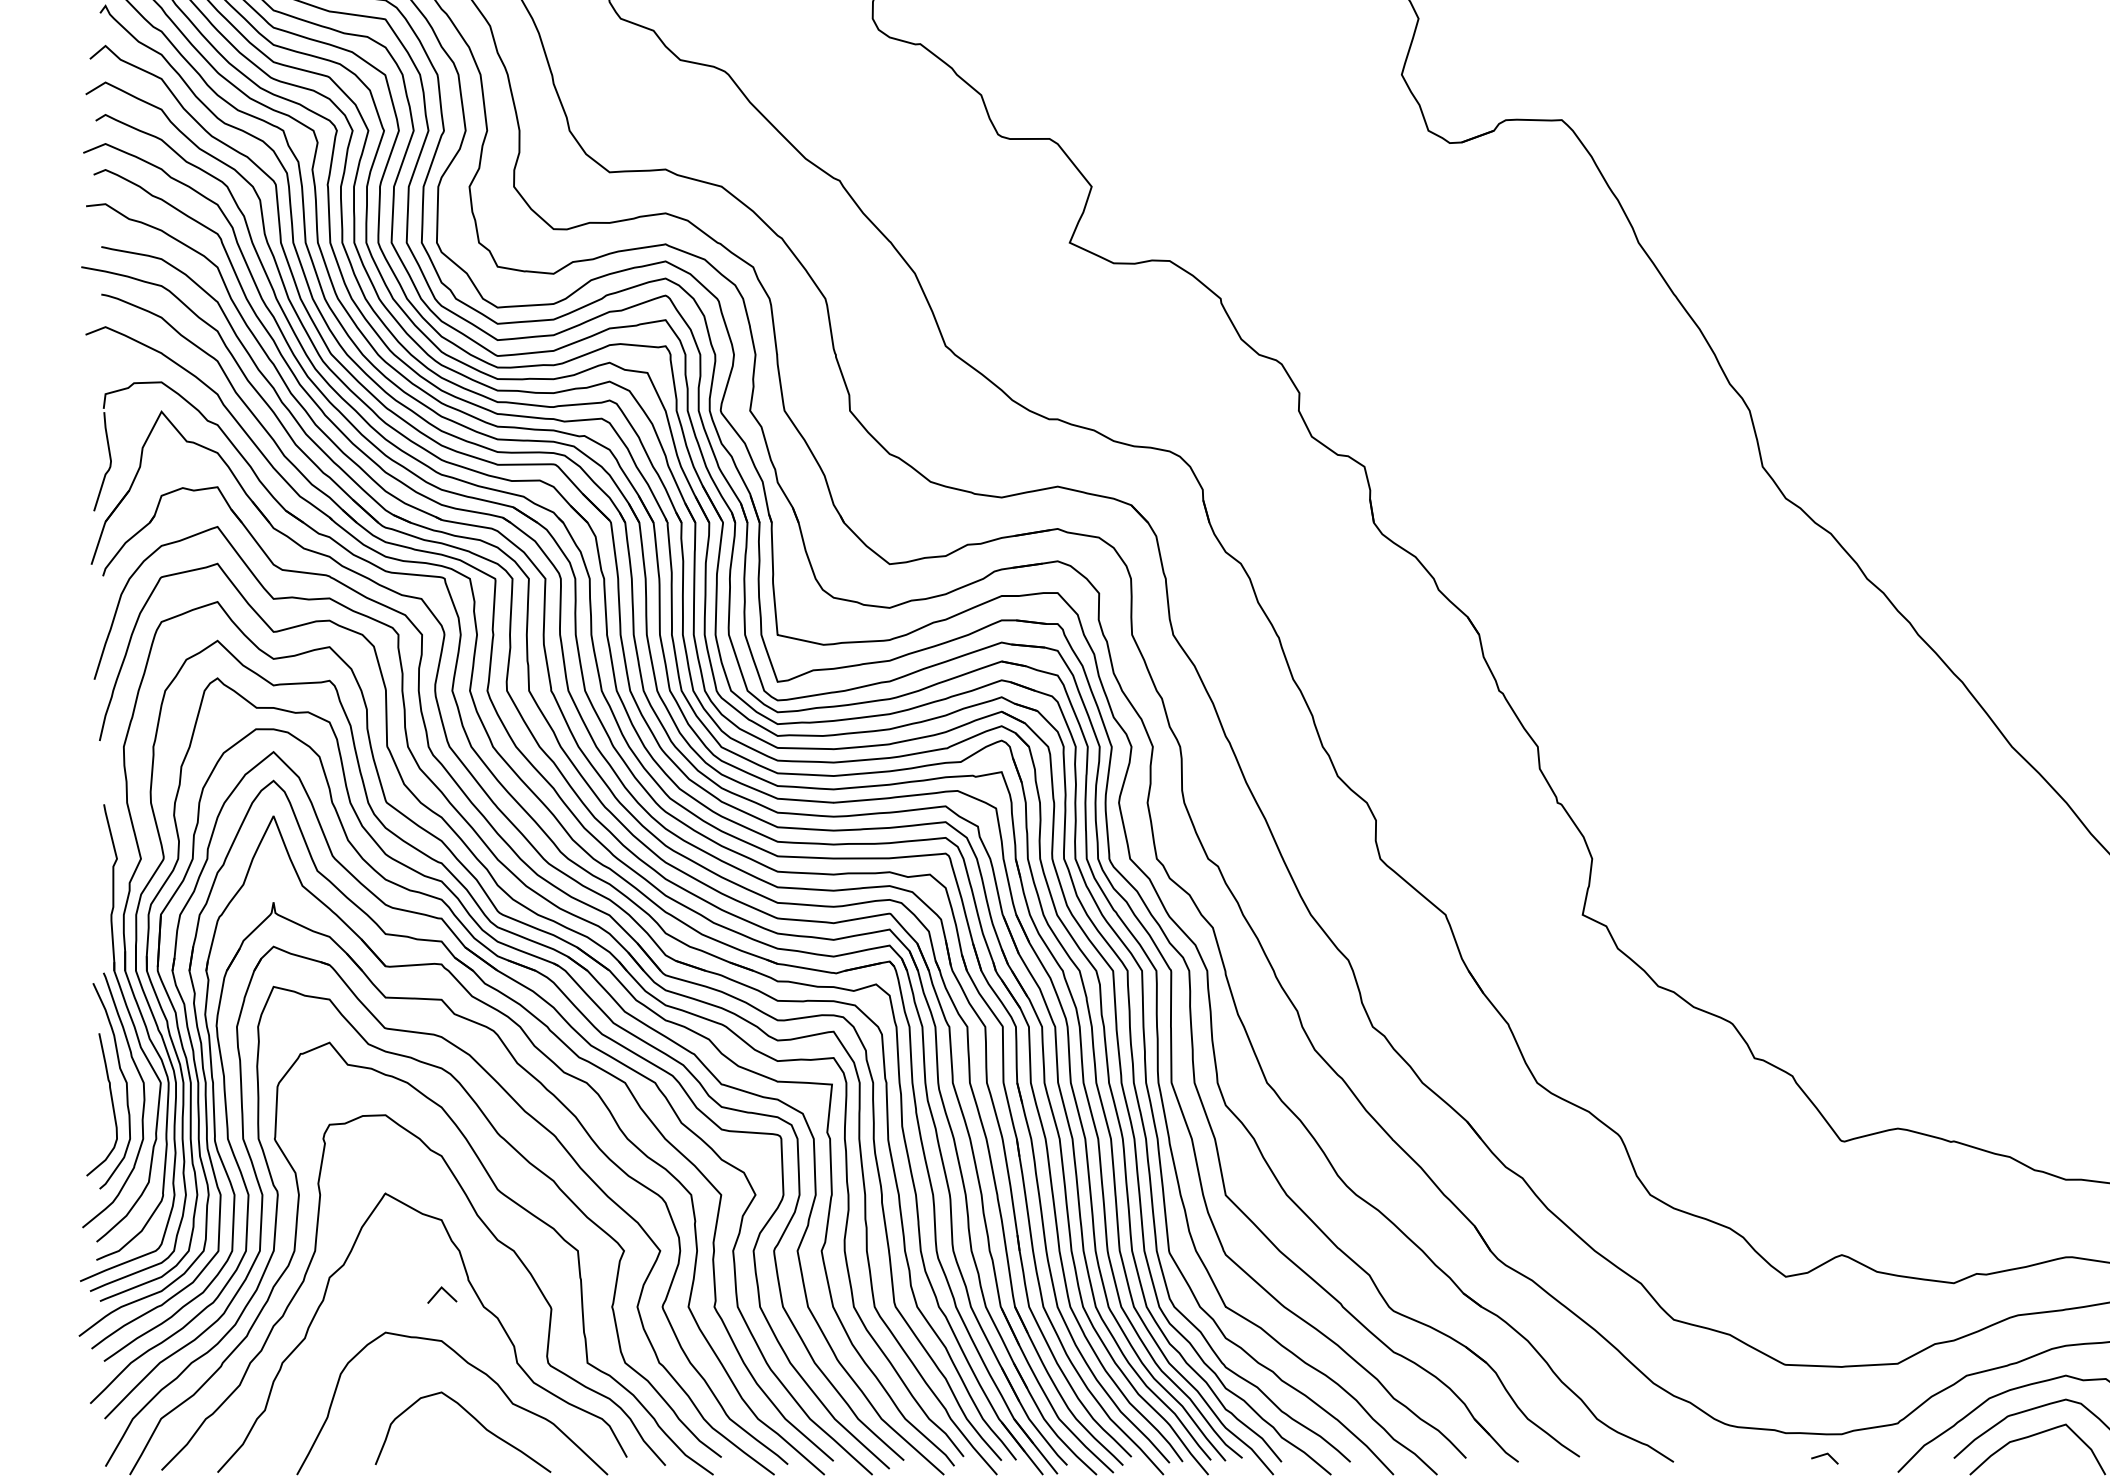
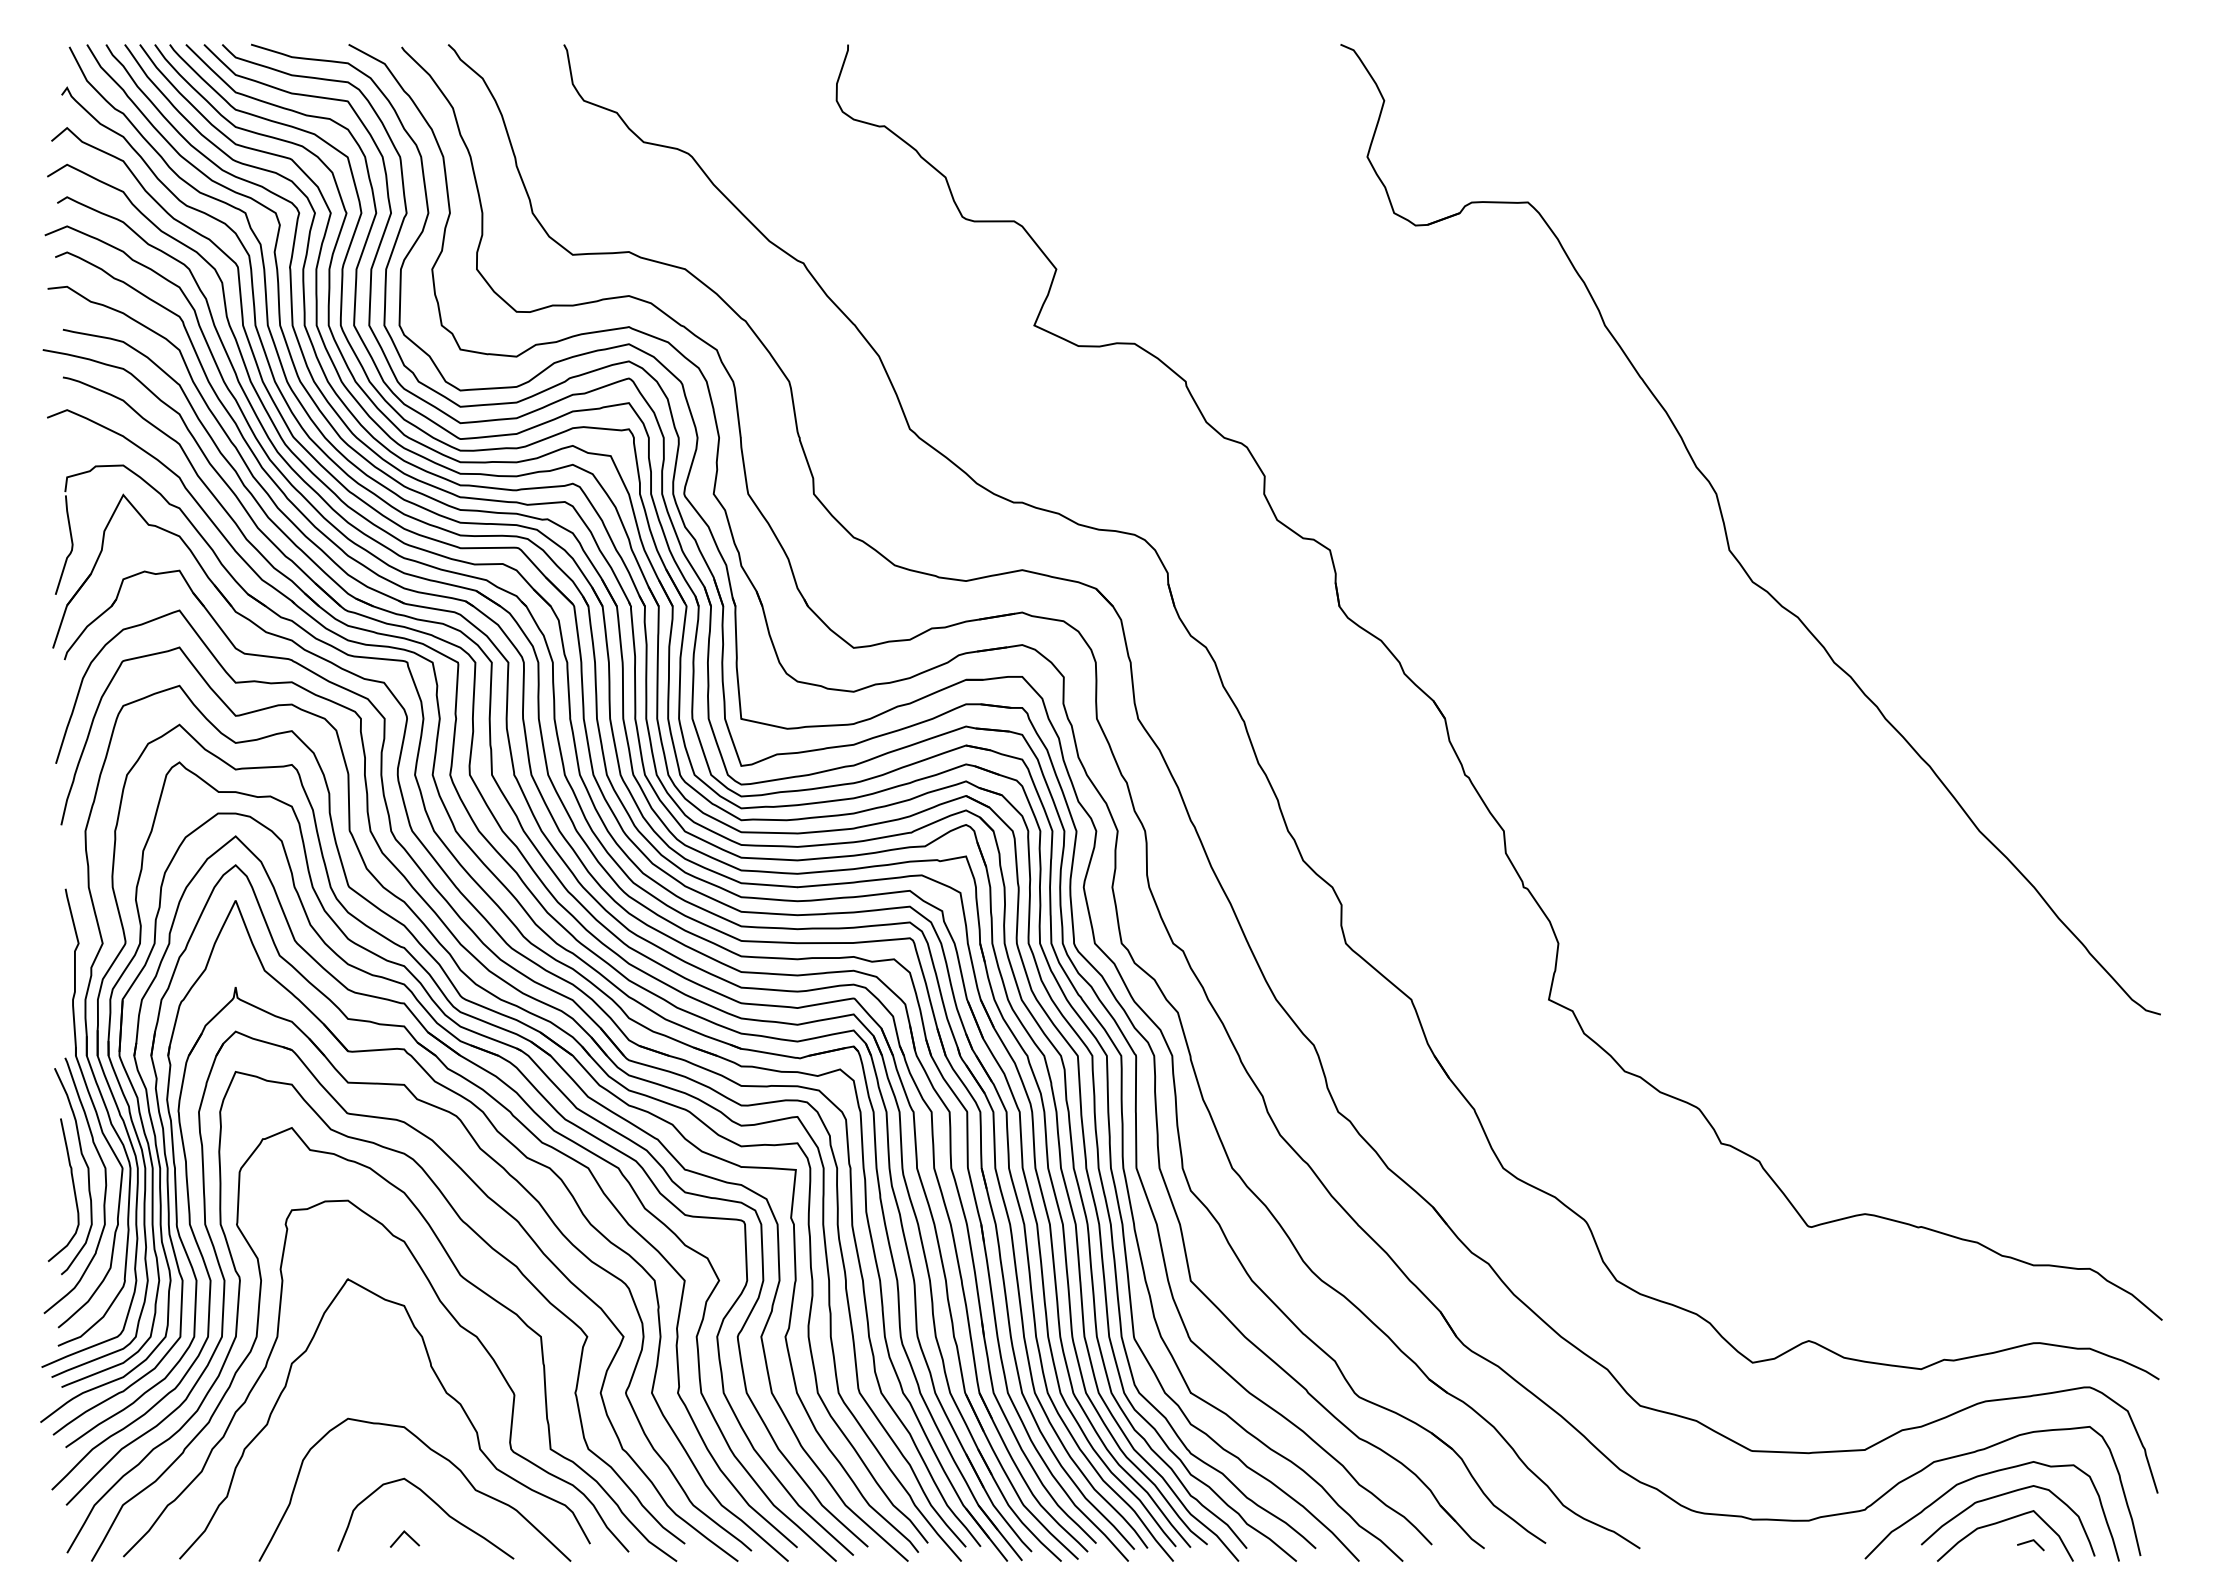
line: (444, 1291) -> (407, 1535), moved
line: (1823, 1455) -> (2029, 1542), moved

